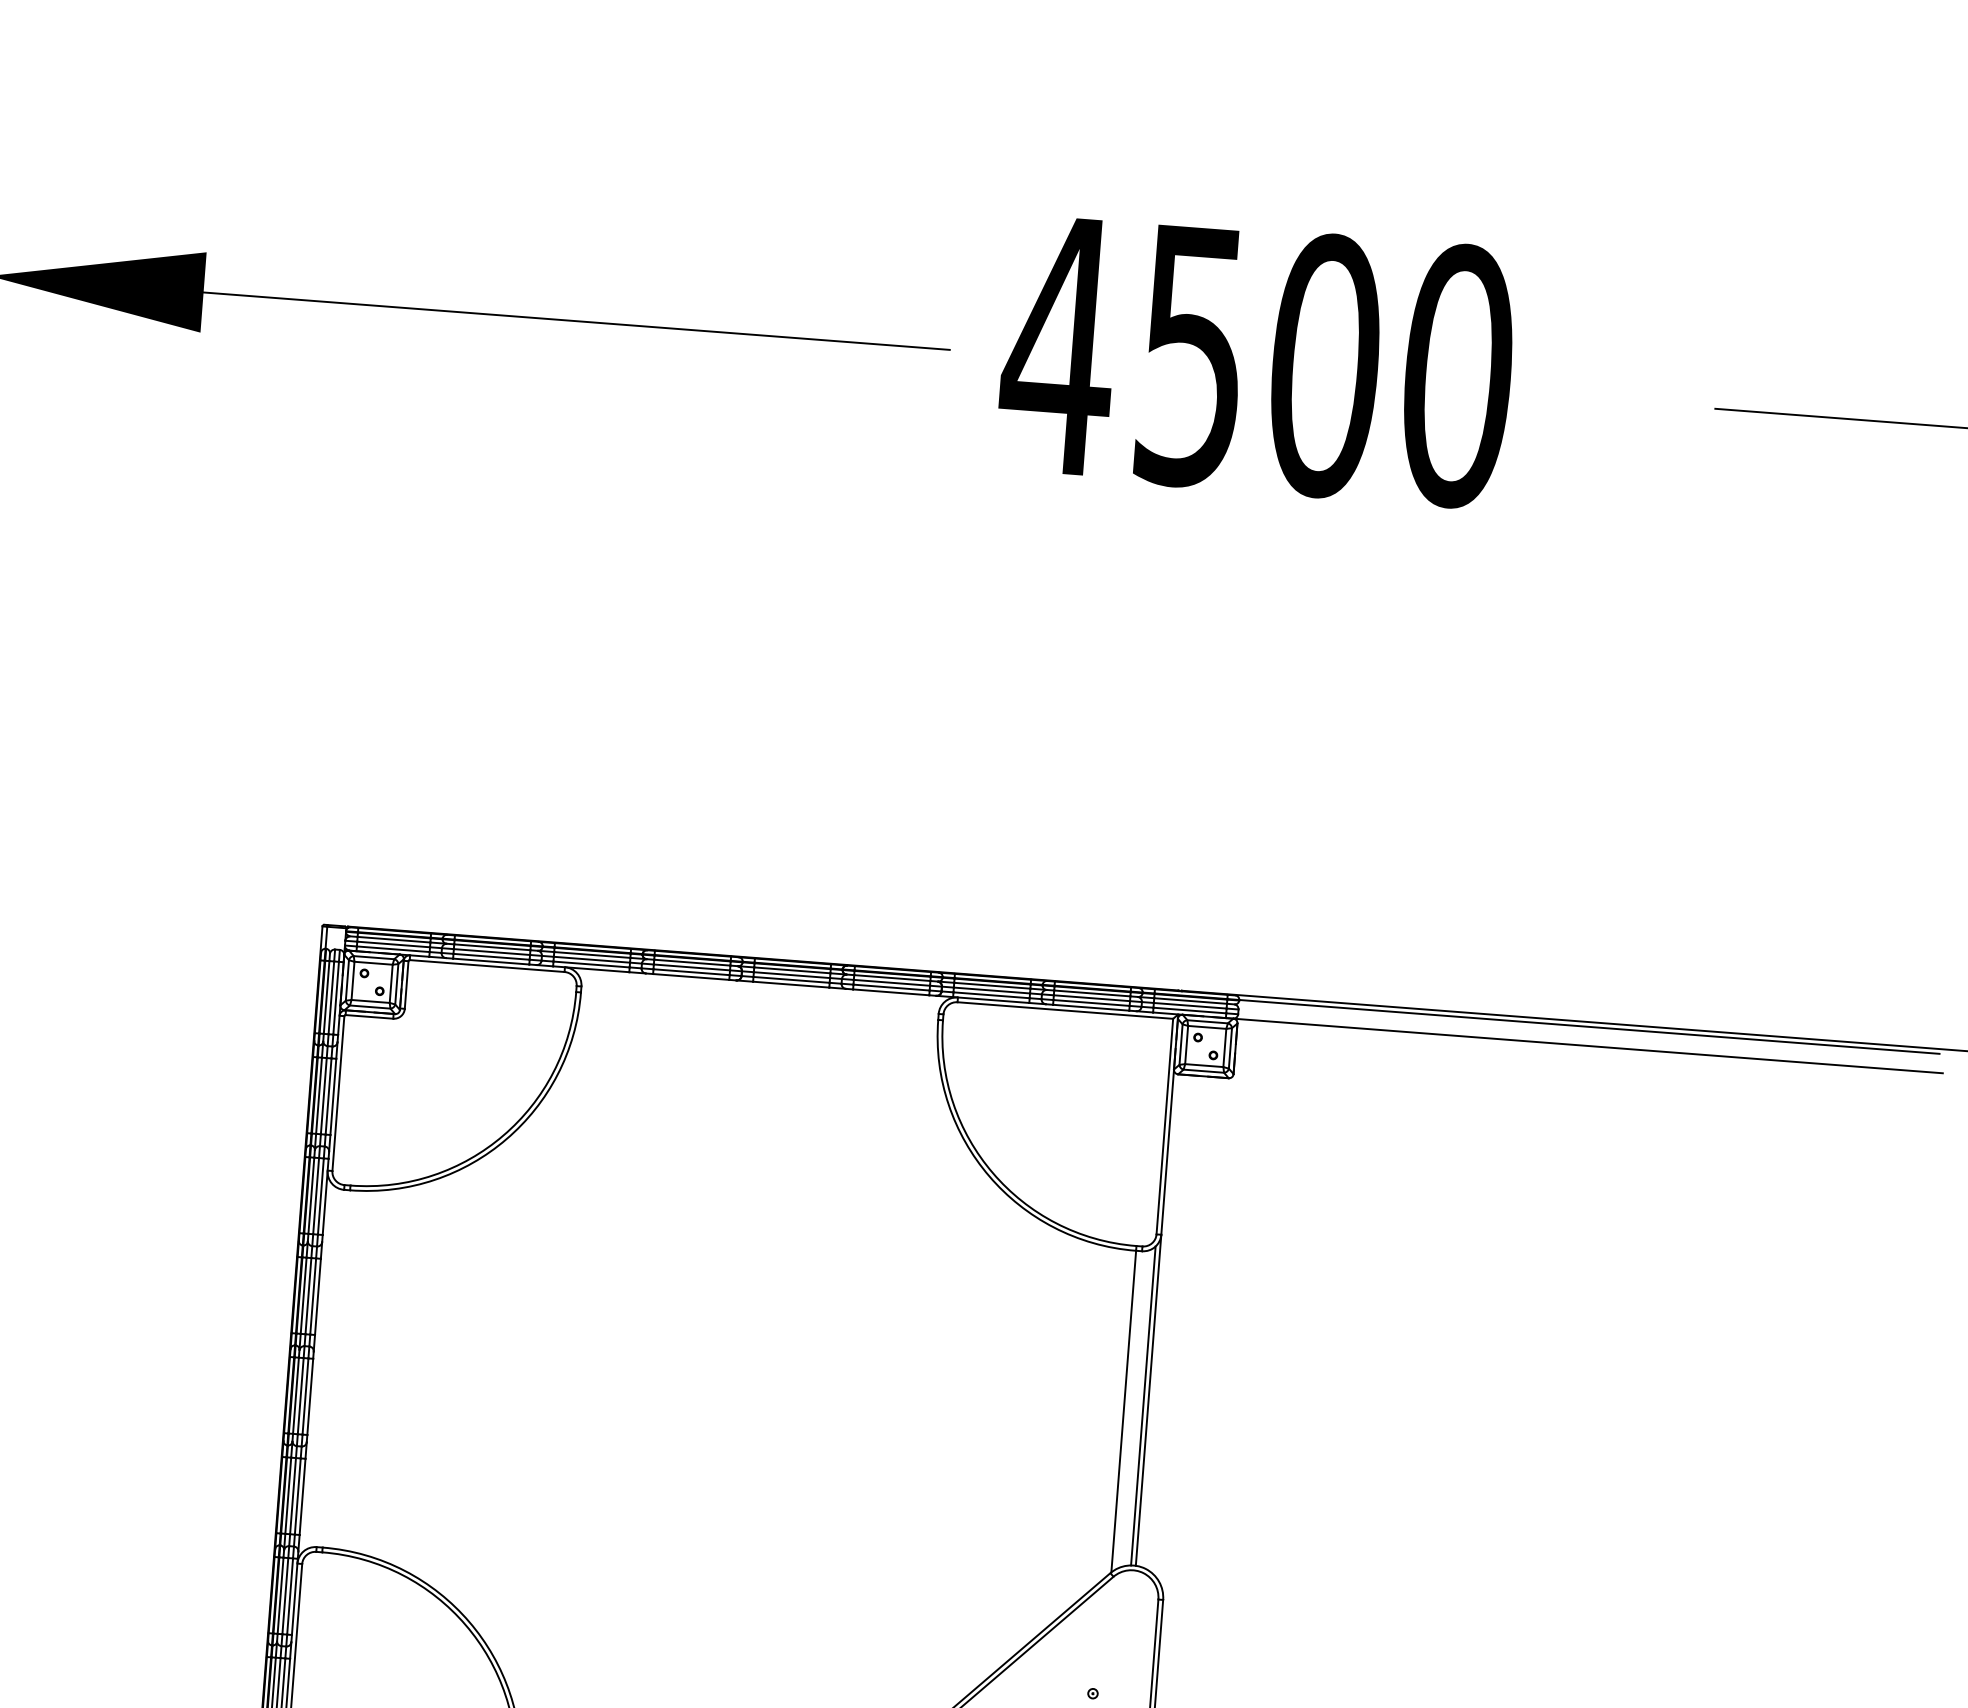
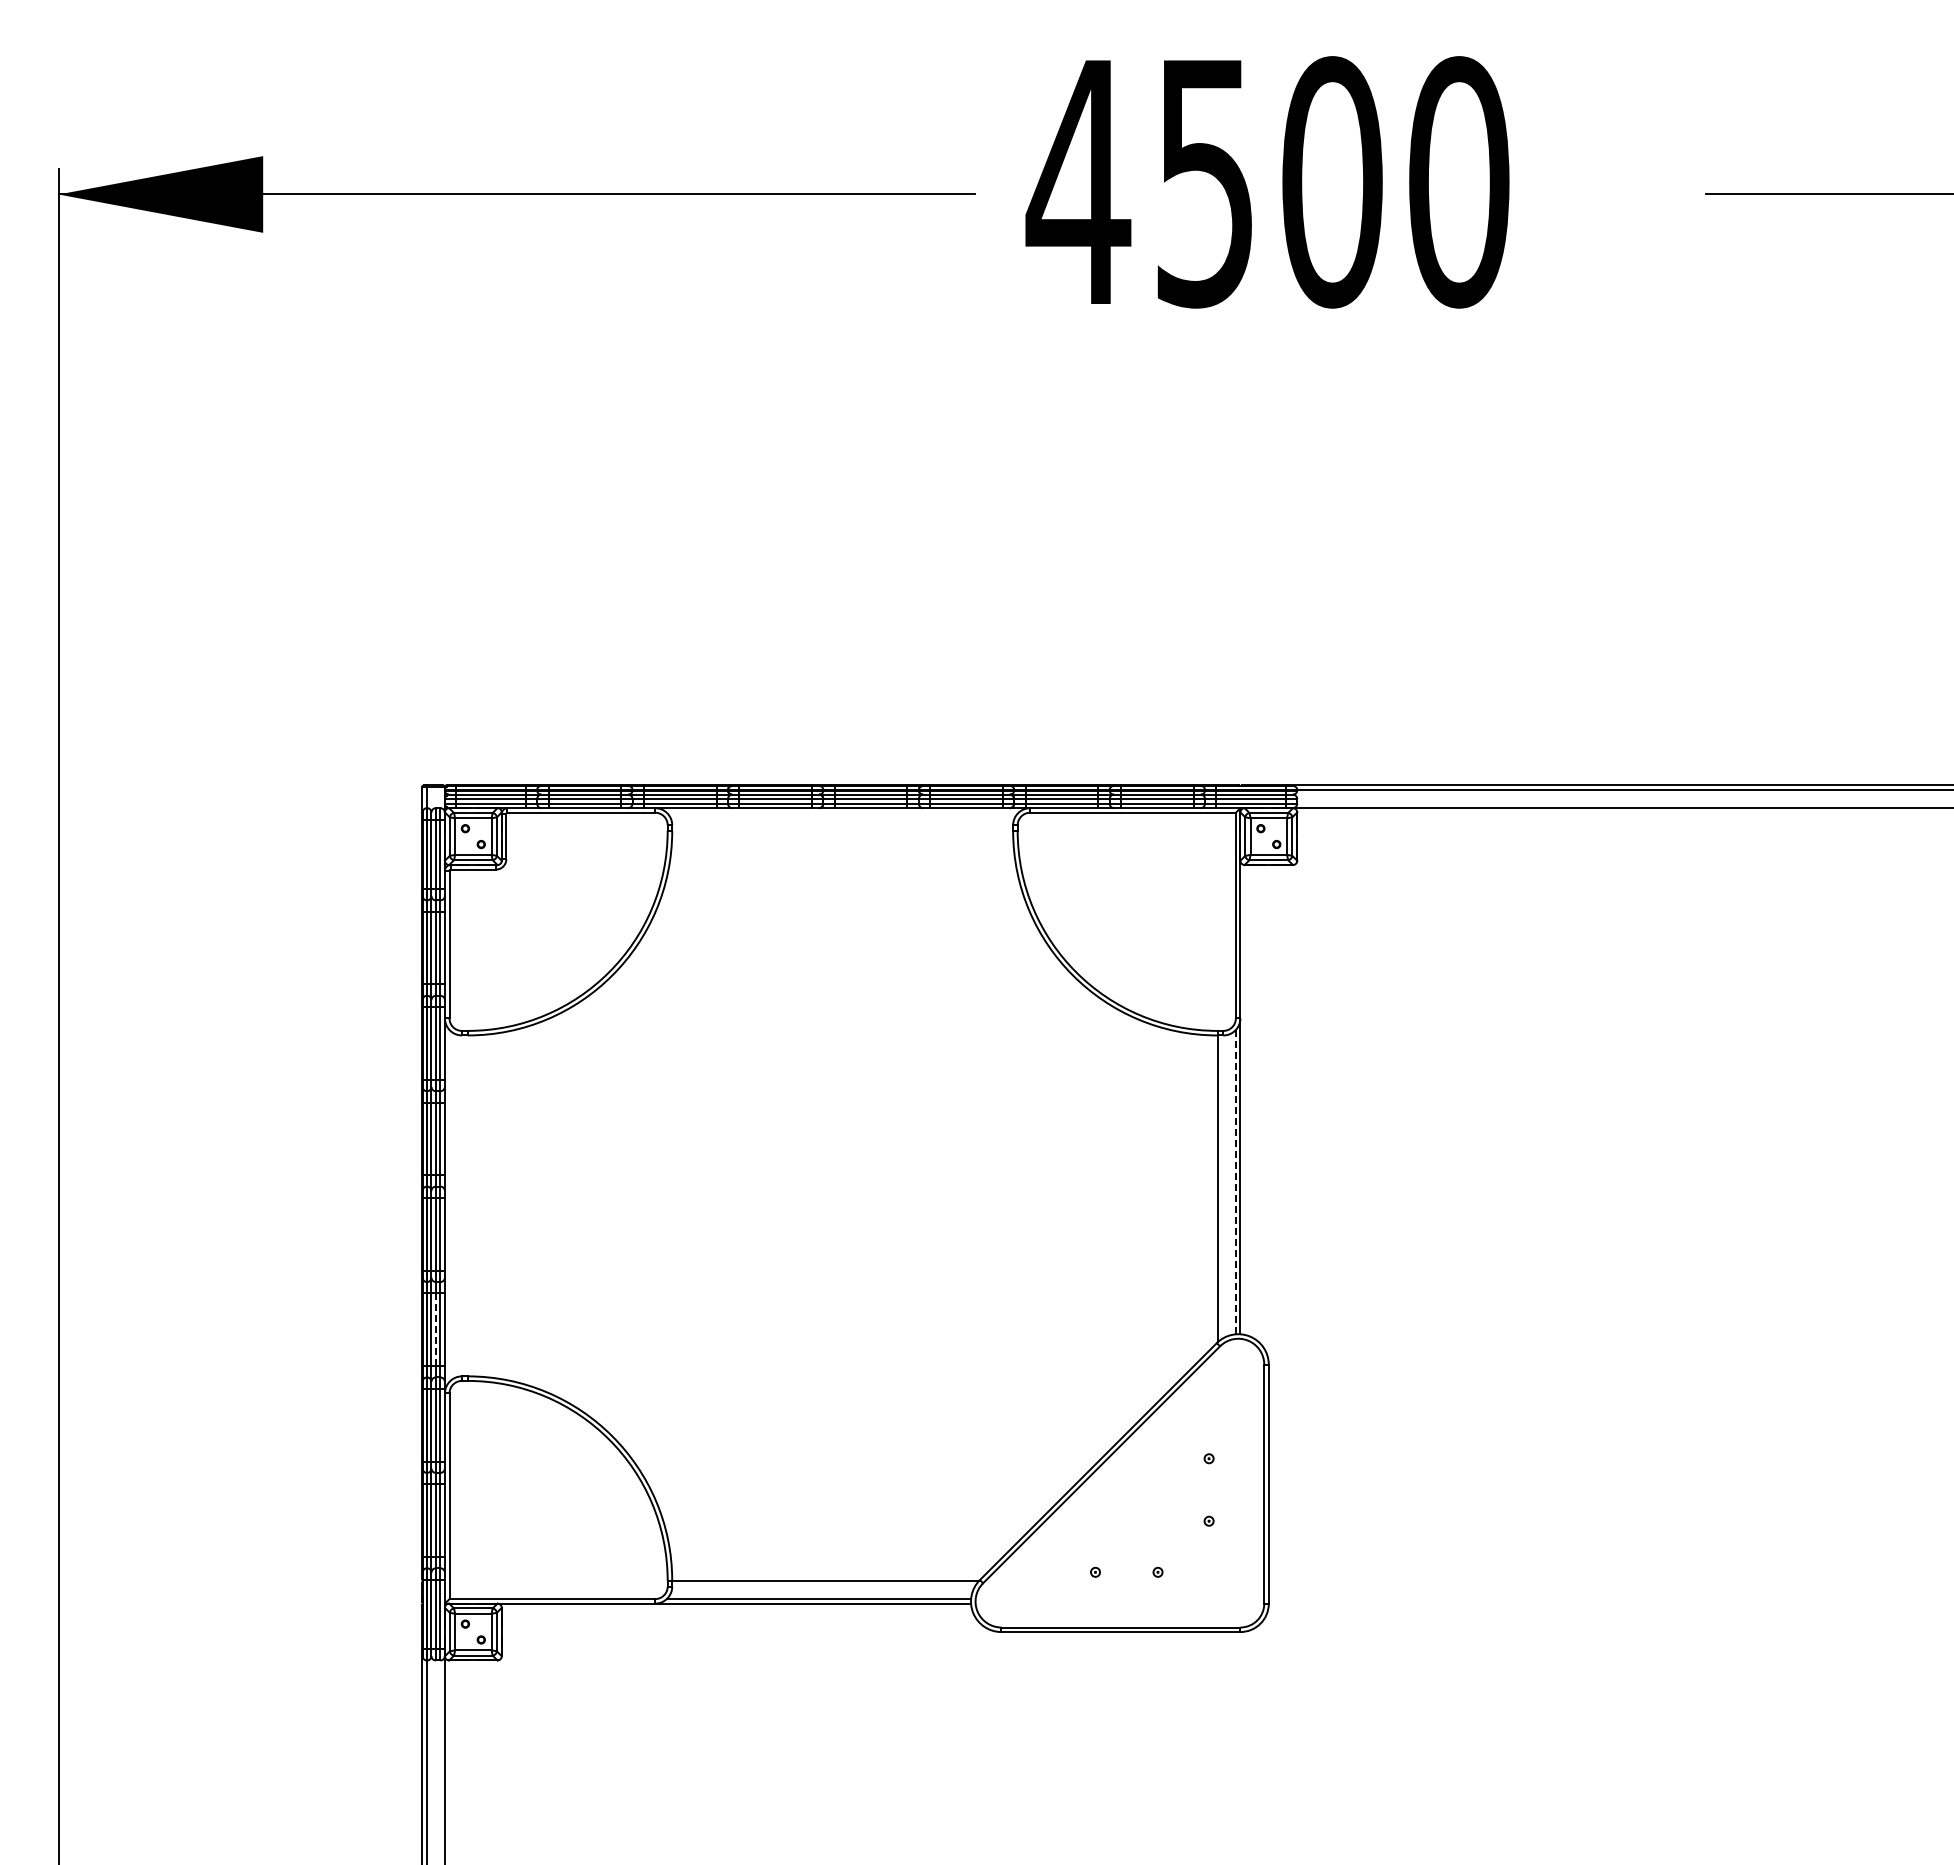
line: (1143, 1405) -> (1235, 1181), solid -> dashed
line: (292, 1496) -> (435, 1330), solid -> dashed

